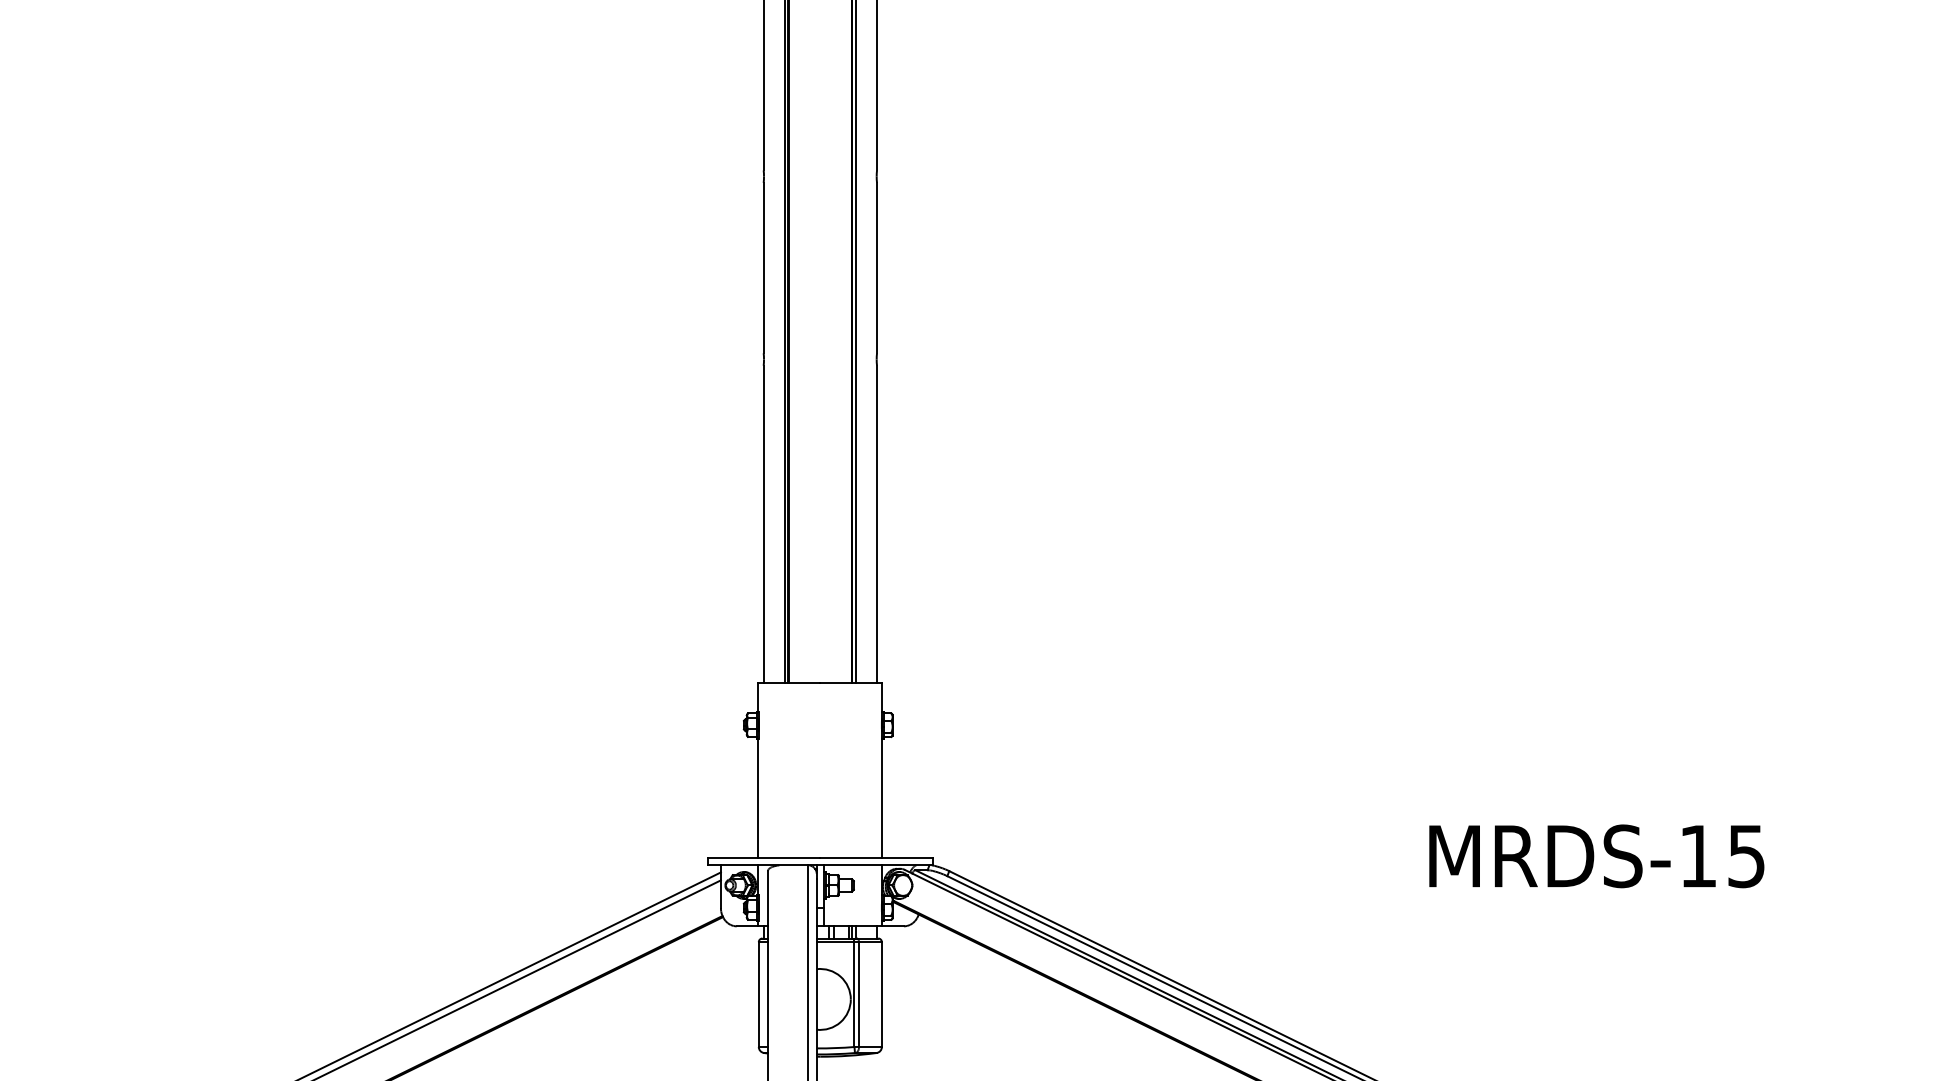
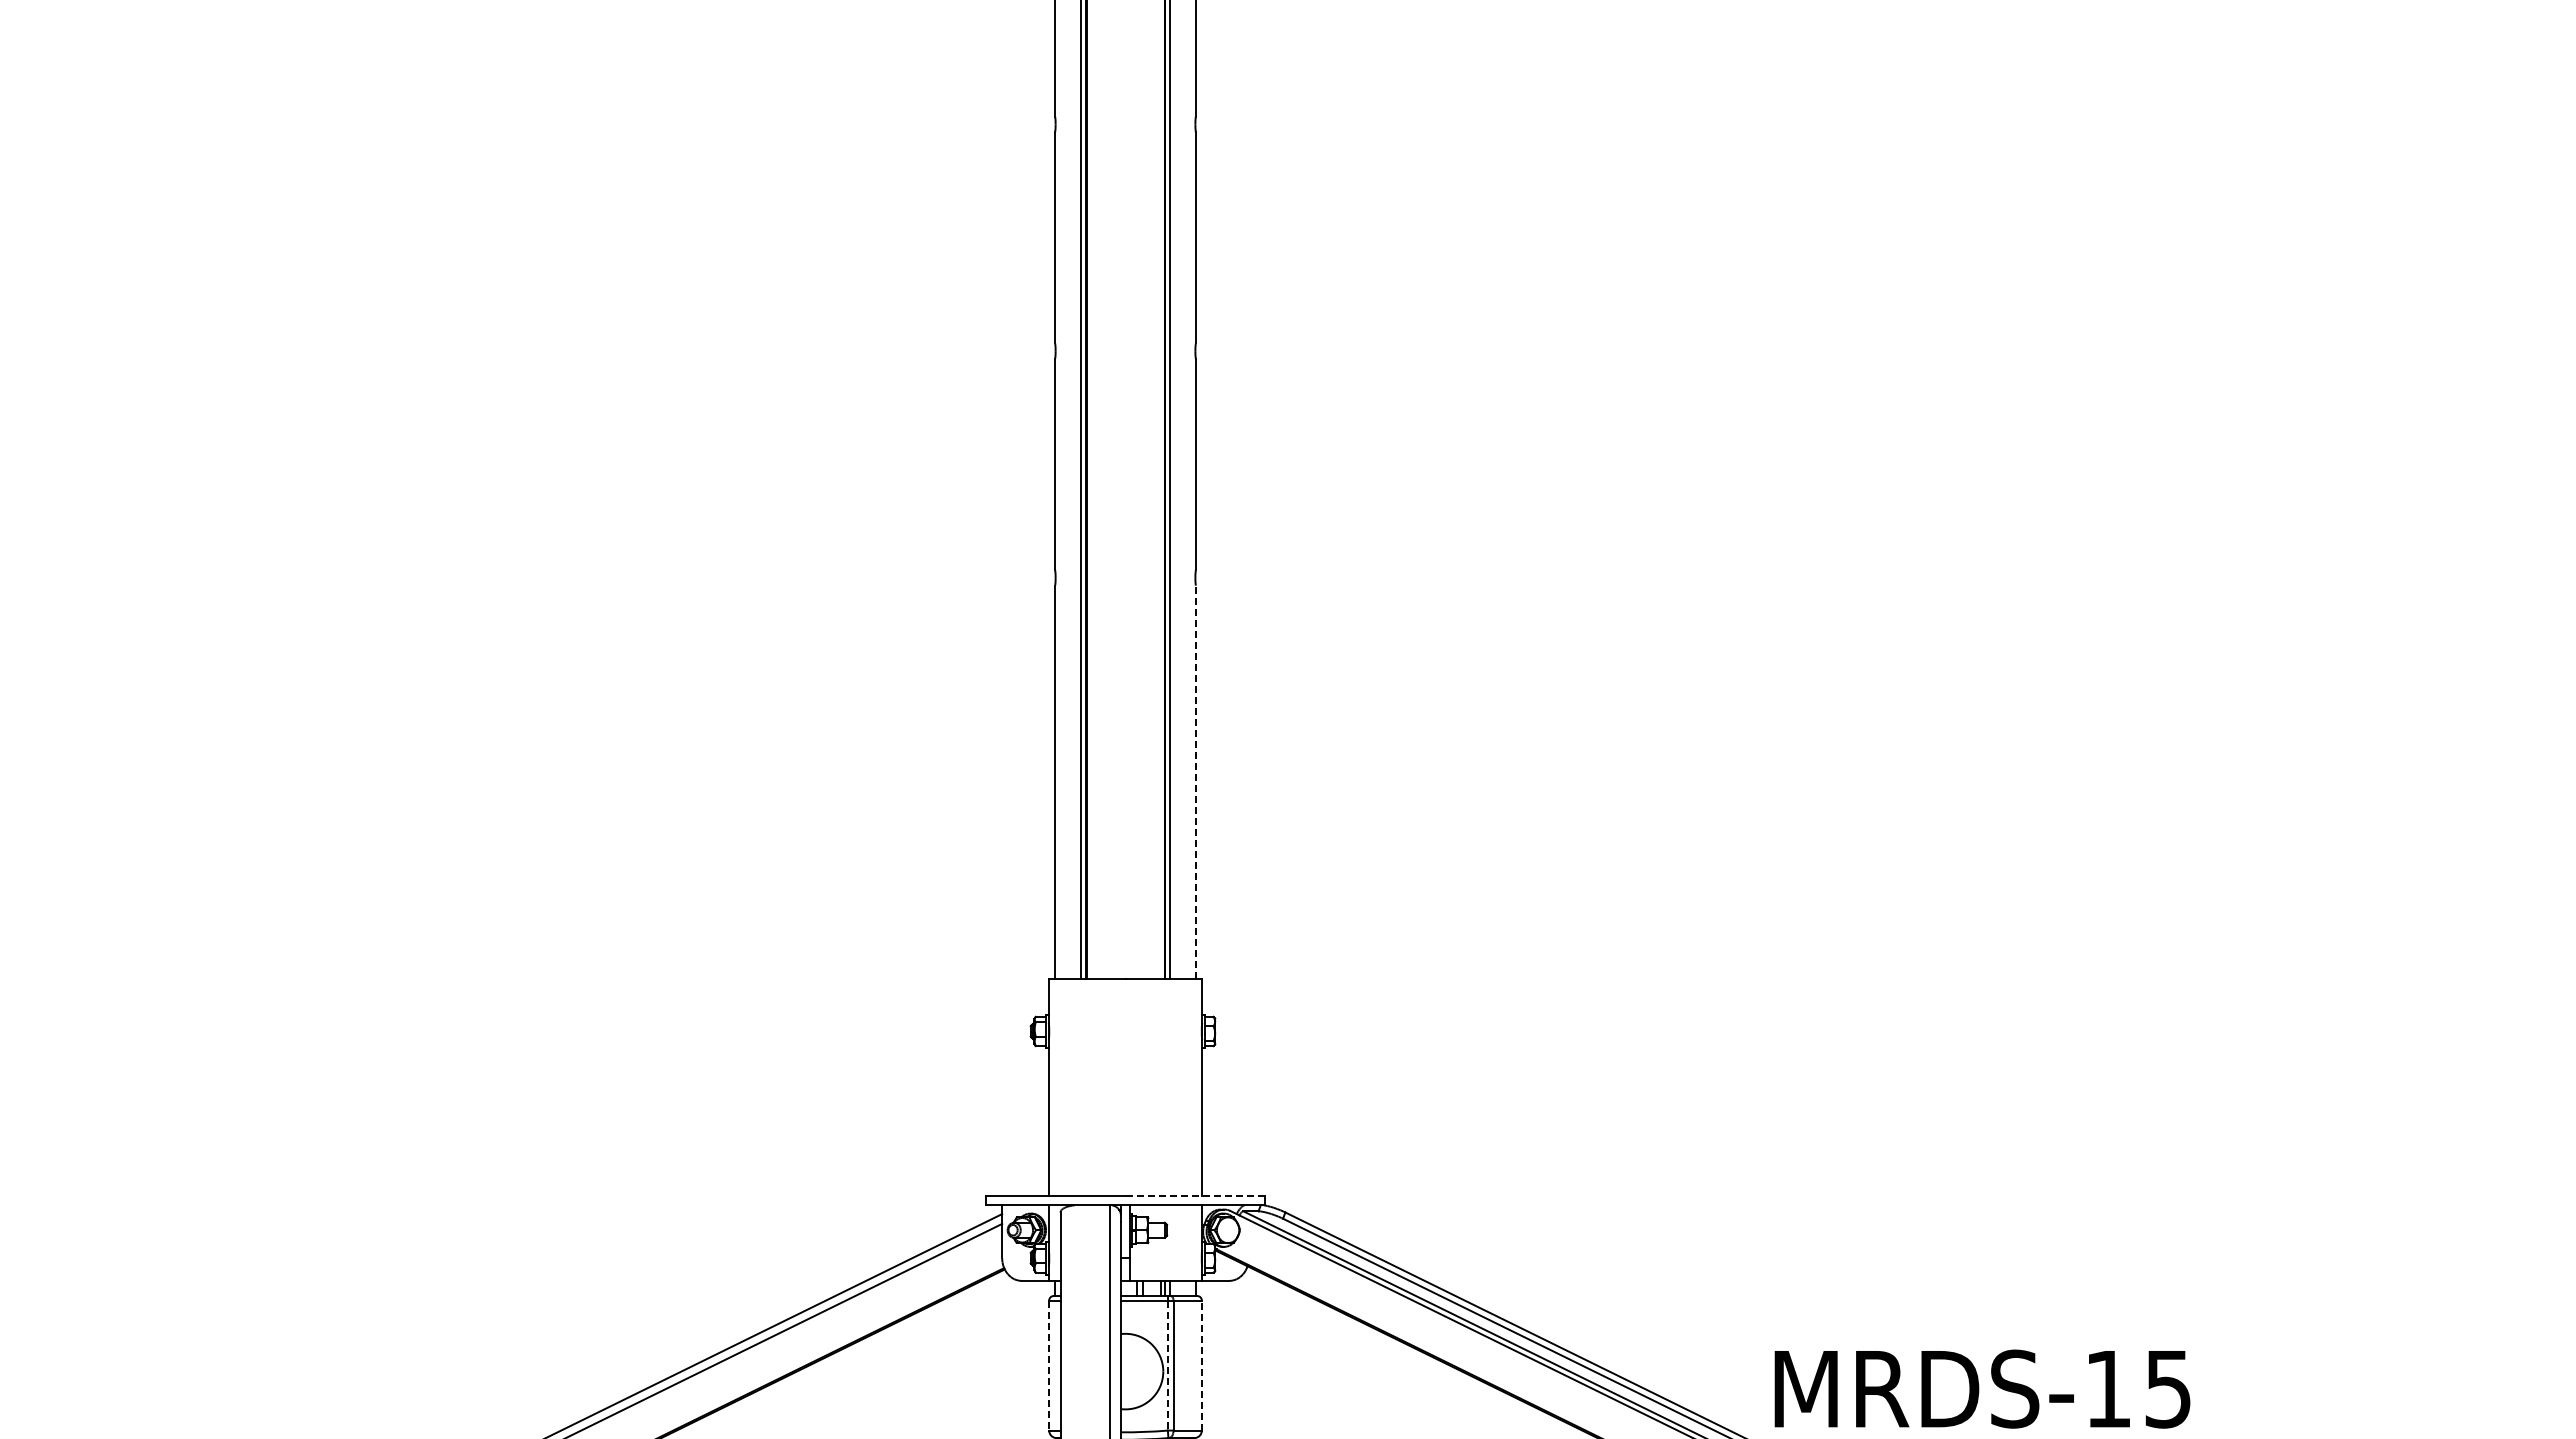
line: (876, 523) -> (1195, 781), solid -> dashed
text: (1596, 855) -> (1982, 1388), moved
line: (876, 858) -> (1195, 1196), solid -> dashed
line: (759, 994) -> (1049, 1365), solid -> dashed
line: (881, 994) -> (1201, 1365), solid -> dashed
line: (854, 995) -> (1167, 1366), solid -> dashed

